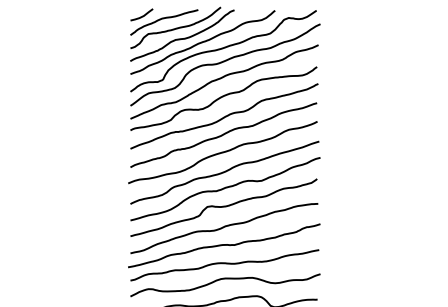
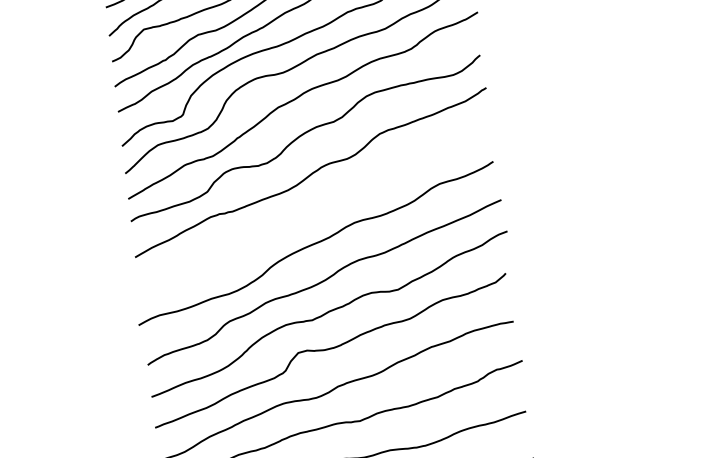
curve: (223, 134) -> (313, 208), removed

